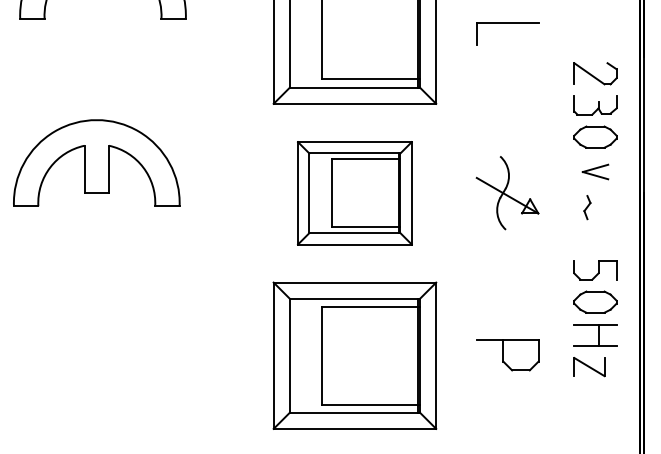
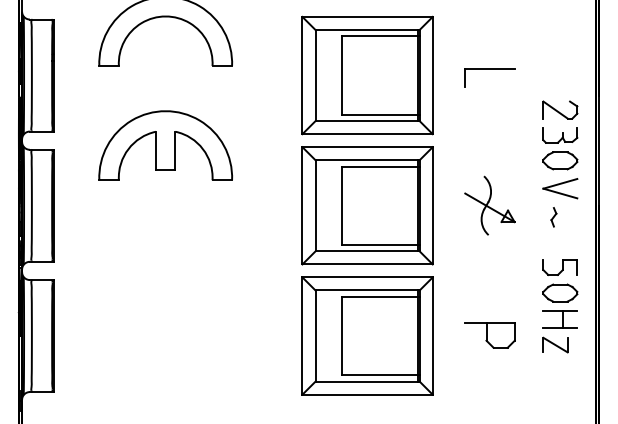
part: (96, 162) -> (165, 145), moved
part: (595, 171) -> (560, 188), size x1.67
part: (354, 192) -> (367, 205), size x1.43

